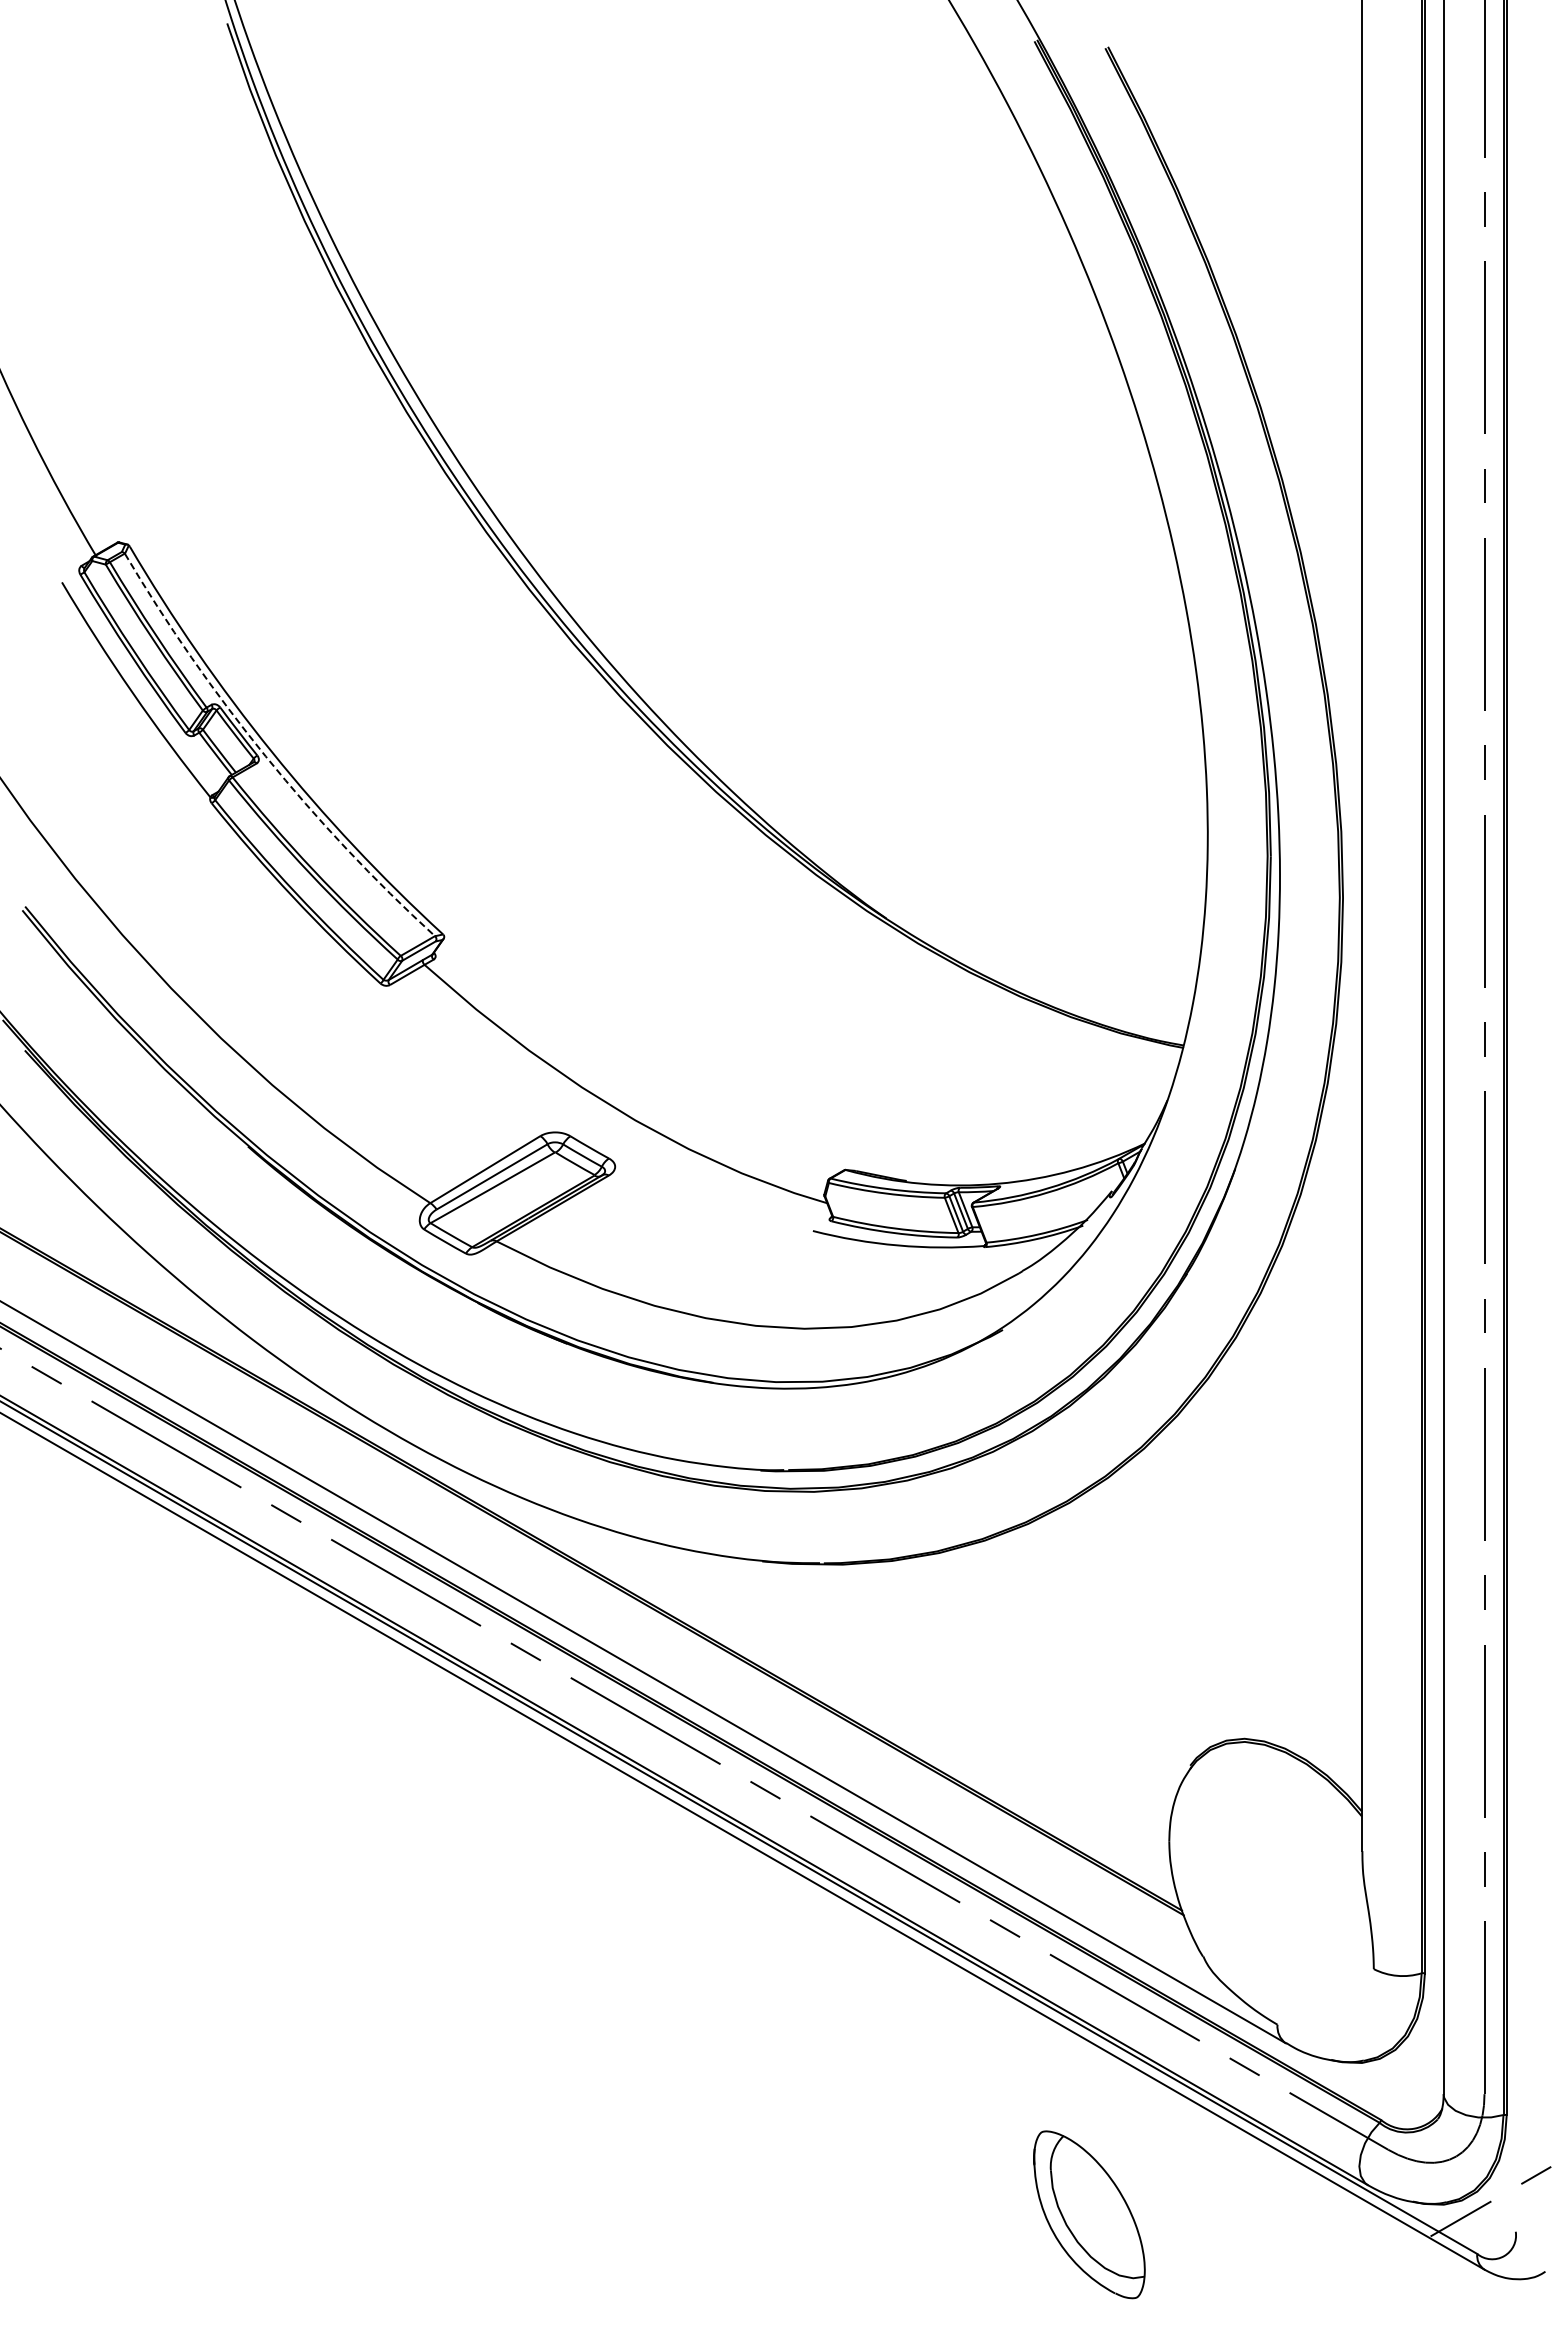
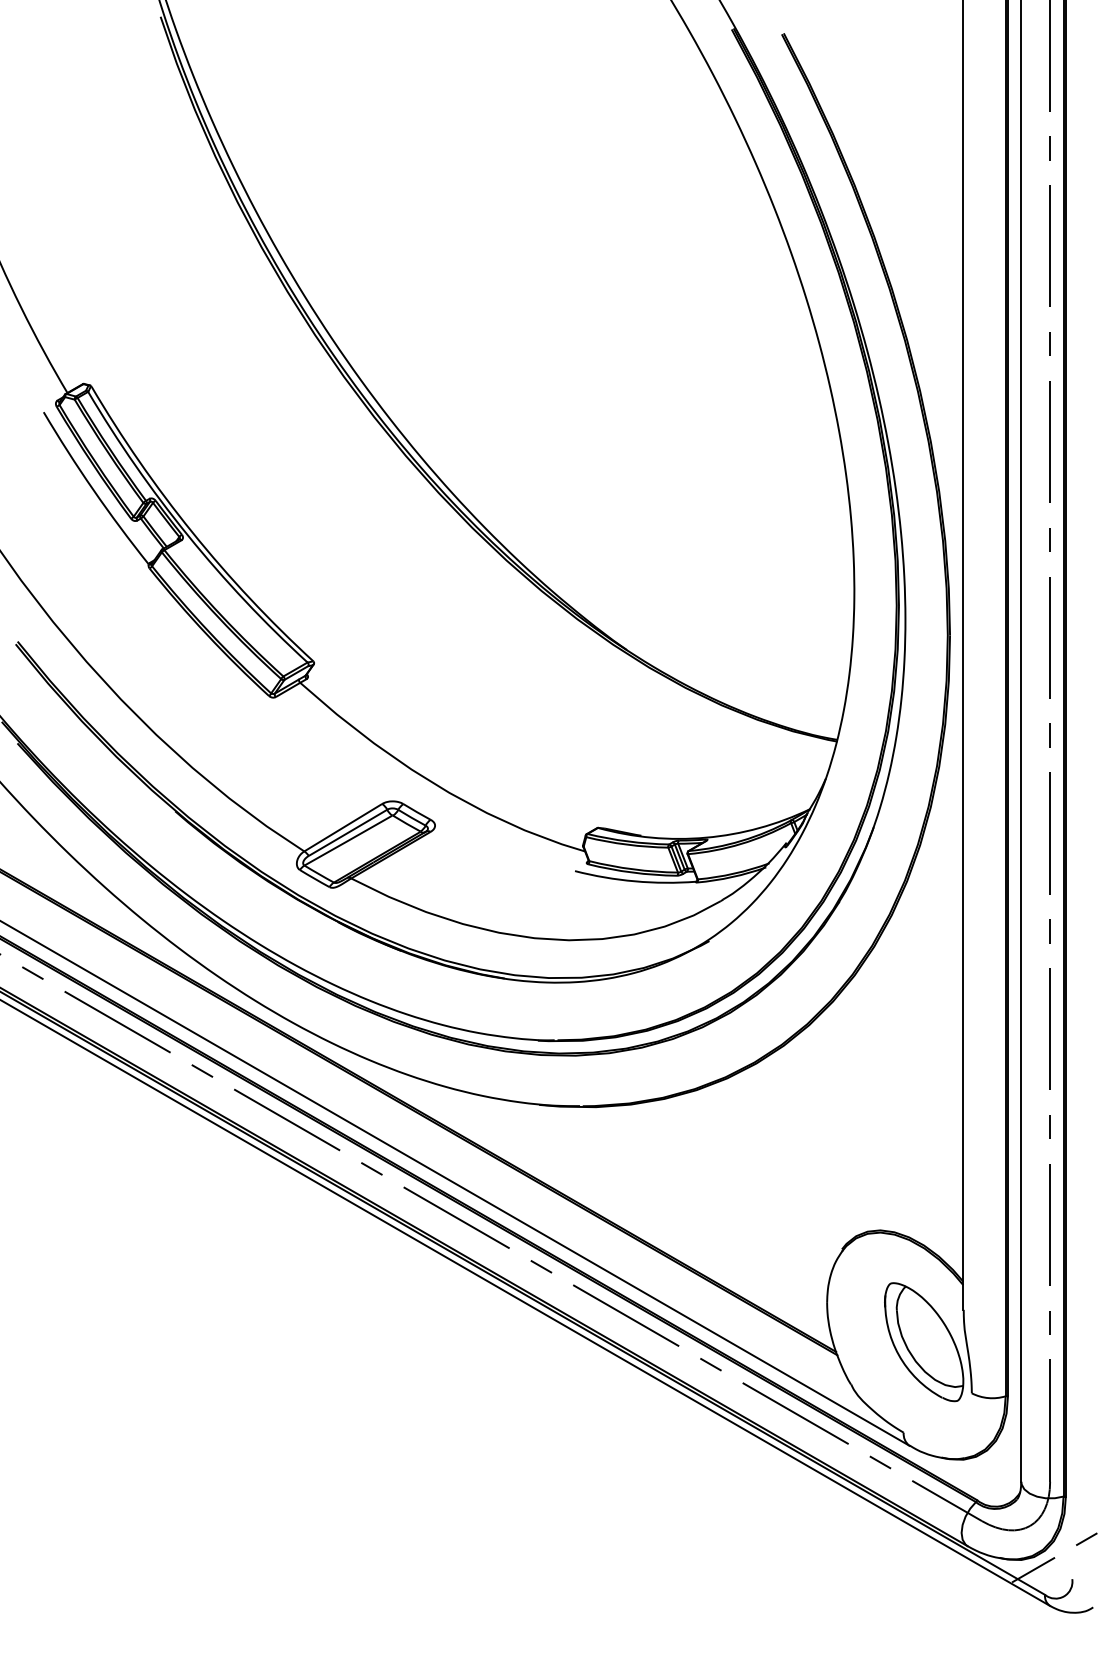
arc: (265, 756) -> (187, 535), dashed -> solid
part: (1089, 2214) -> (924, 1341), moved

